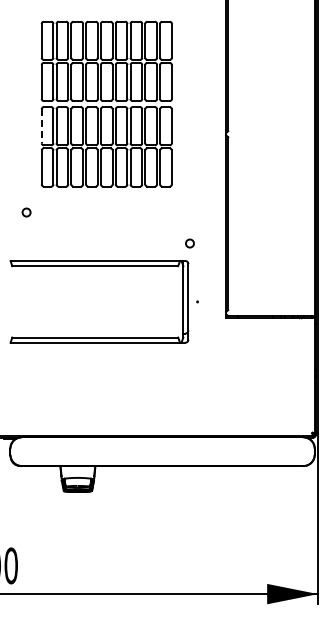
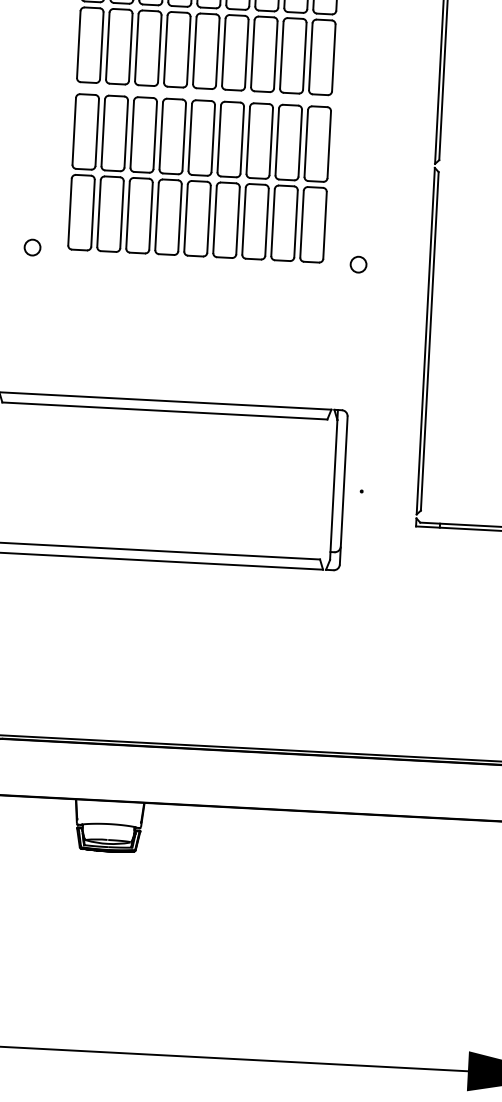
line: (41, 126) -> (73, 131), dashed -> solid
circle: (26, 212) -> (32, 247), moved
circle: (189, 243) -> (357, 264), moved

